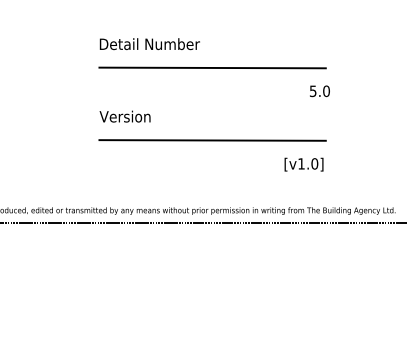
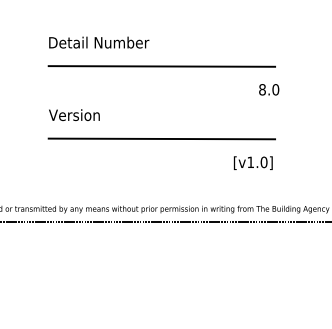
text: (312, 90) -> (261, 88), 5.0 -> 8.0

